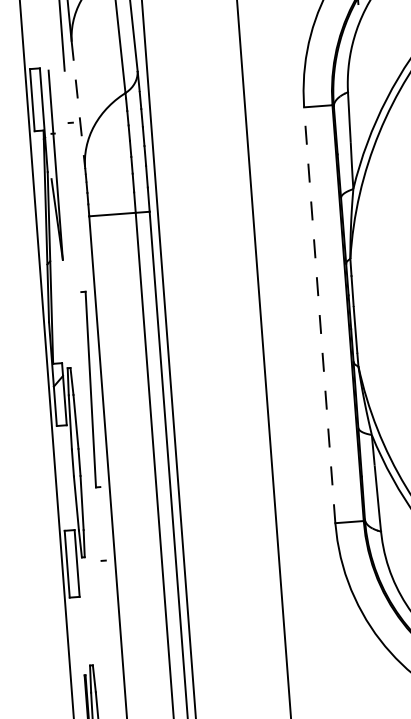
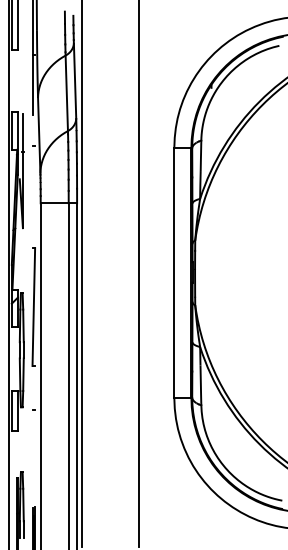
line: (78, 105) -> (39, 136), dashed -> solid
line: (319, 314) -> (174, 272), dashed -> solid

